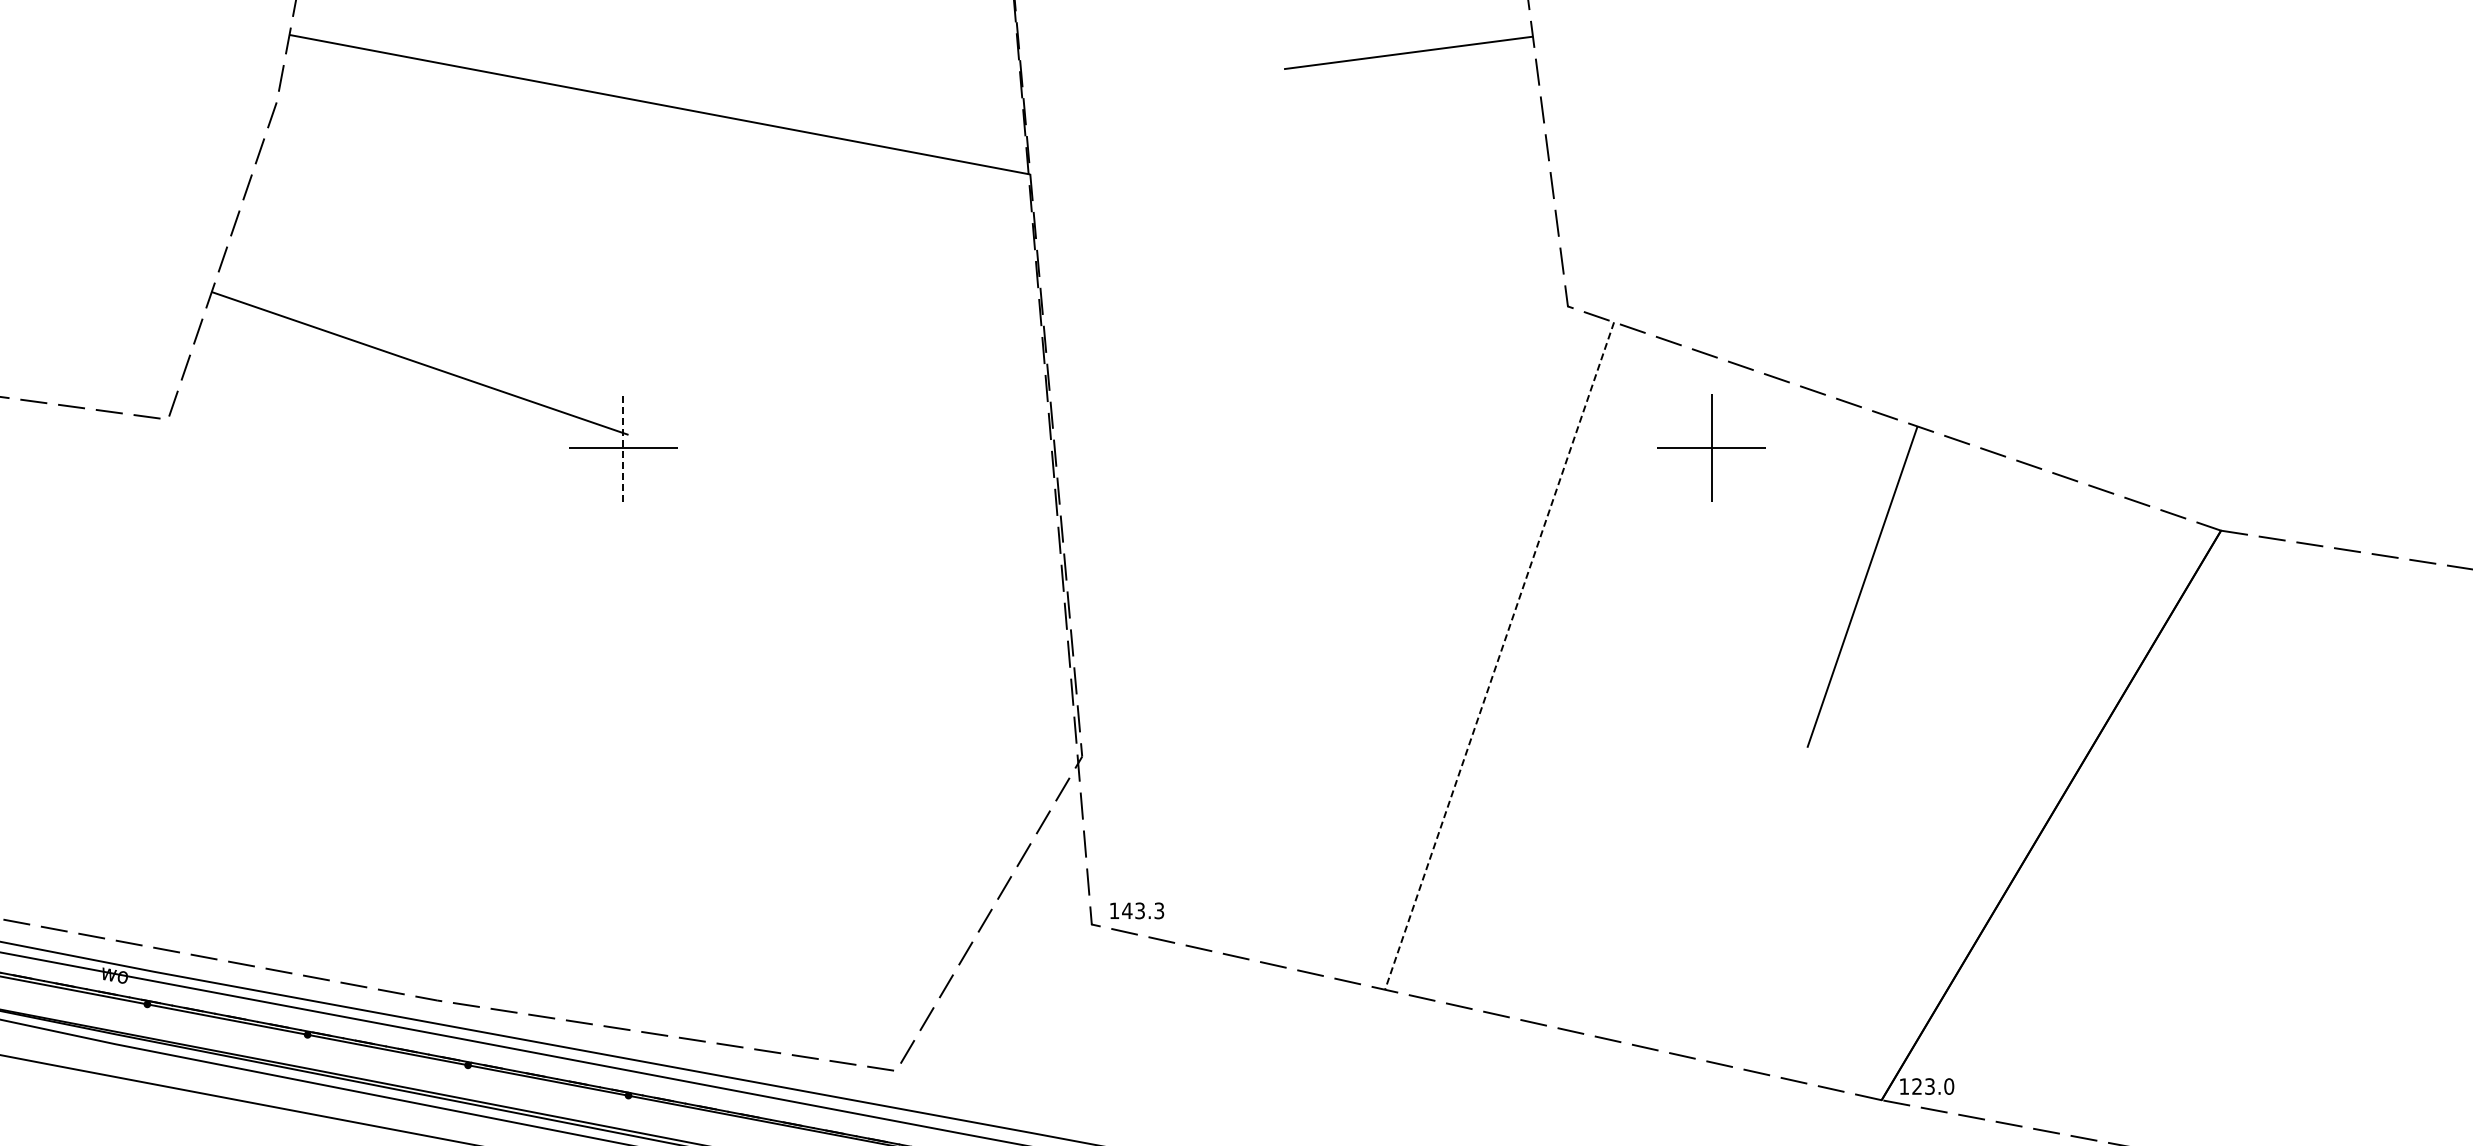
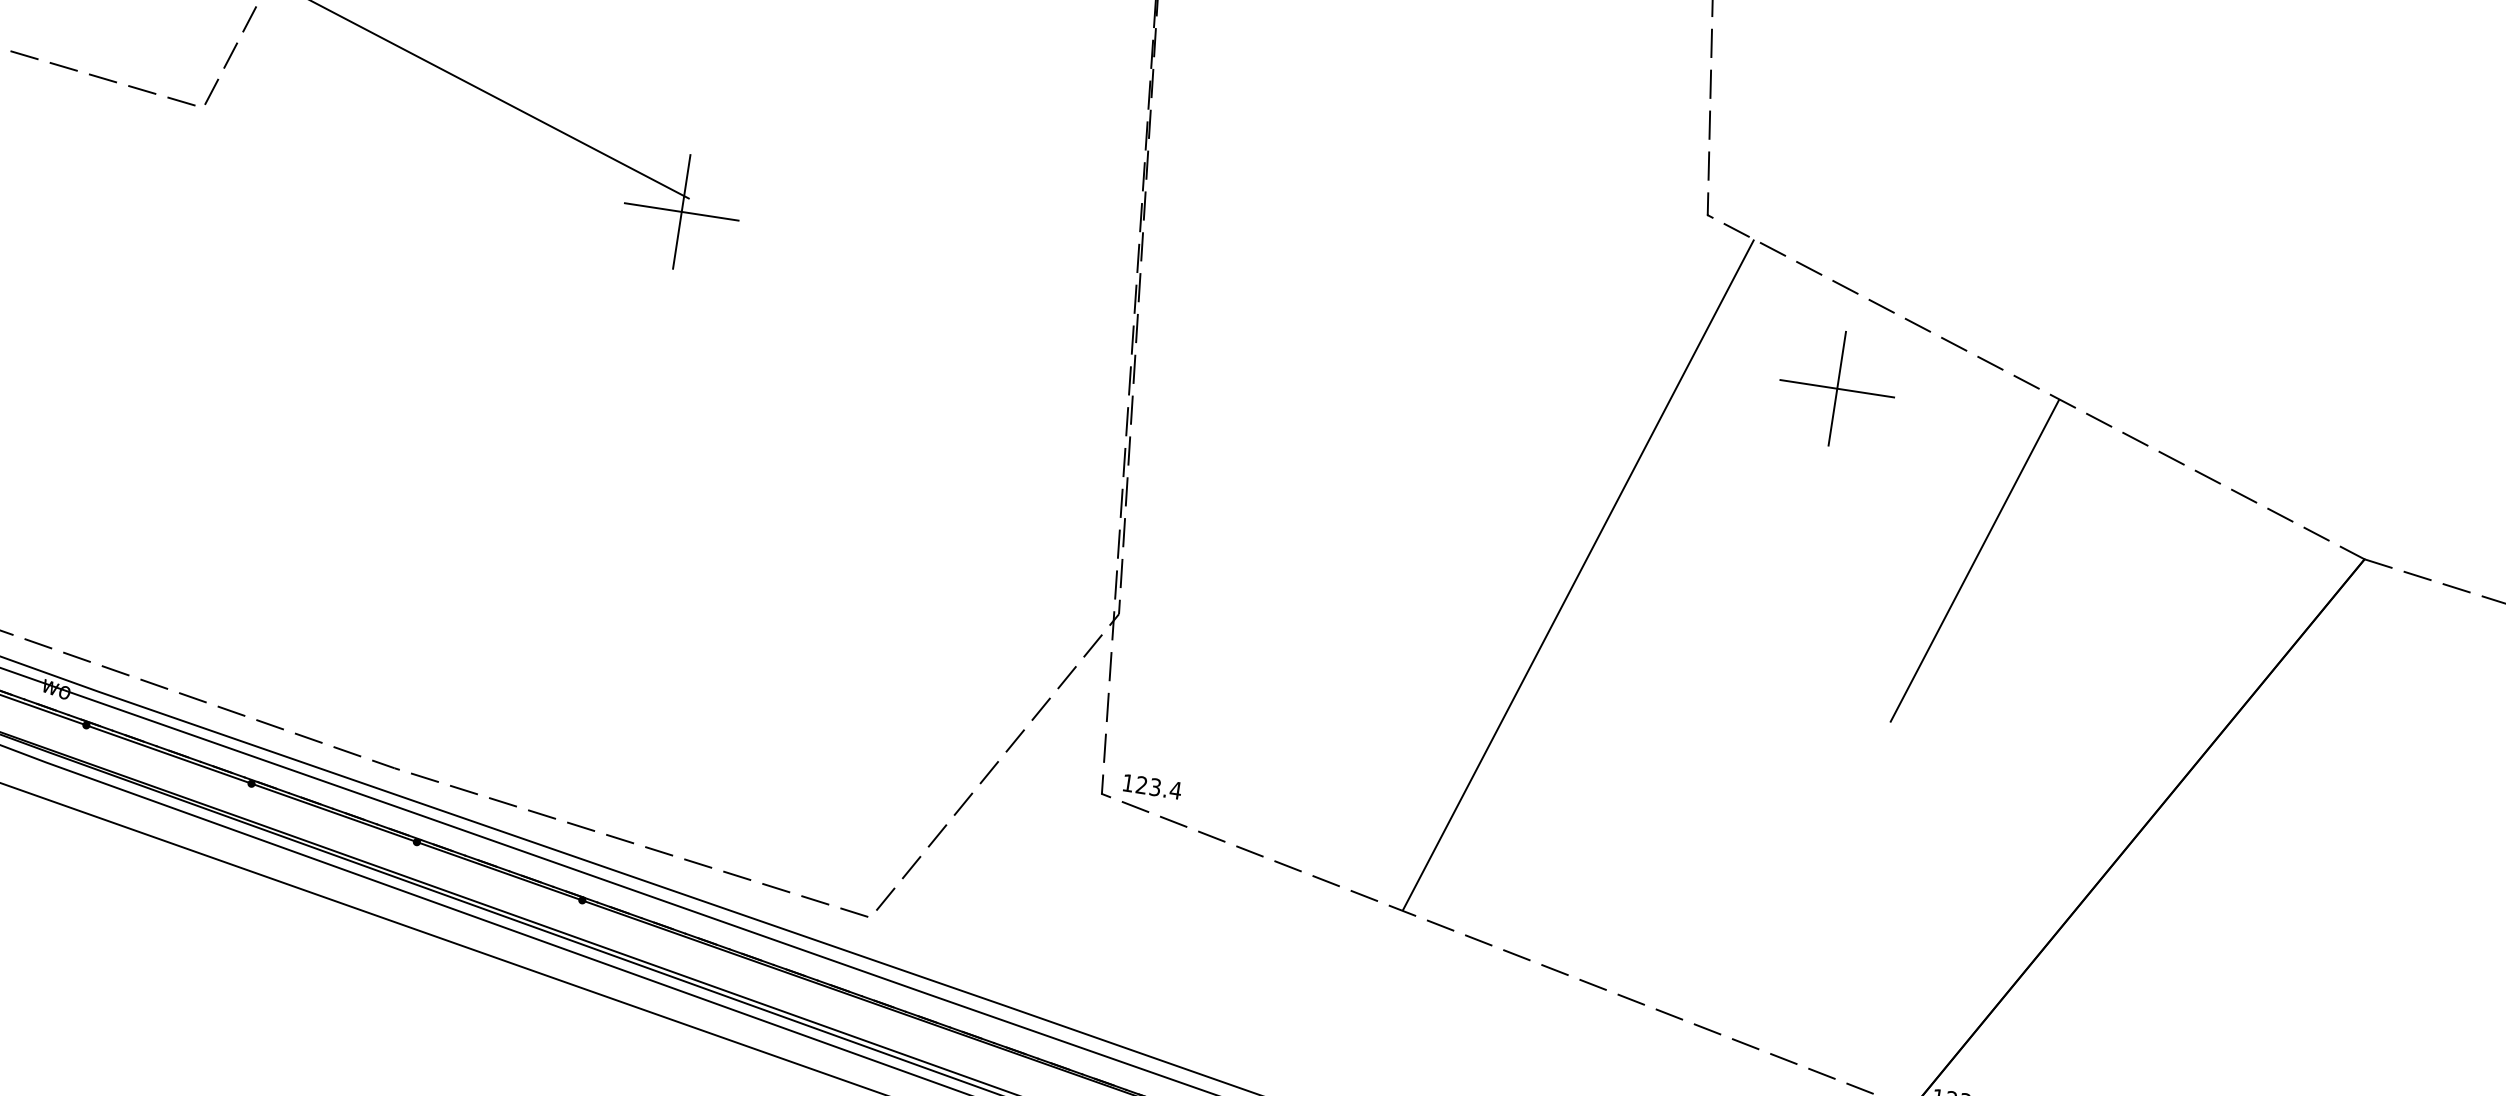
line: (623, 447) -> (682, 211), dashed -> solid
line: (1499, 656) -> (1578, 575), dashed -> solid
text: (1143, 910) -> (1159, 787), 143.3 -> 123.4

